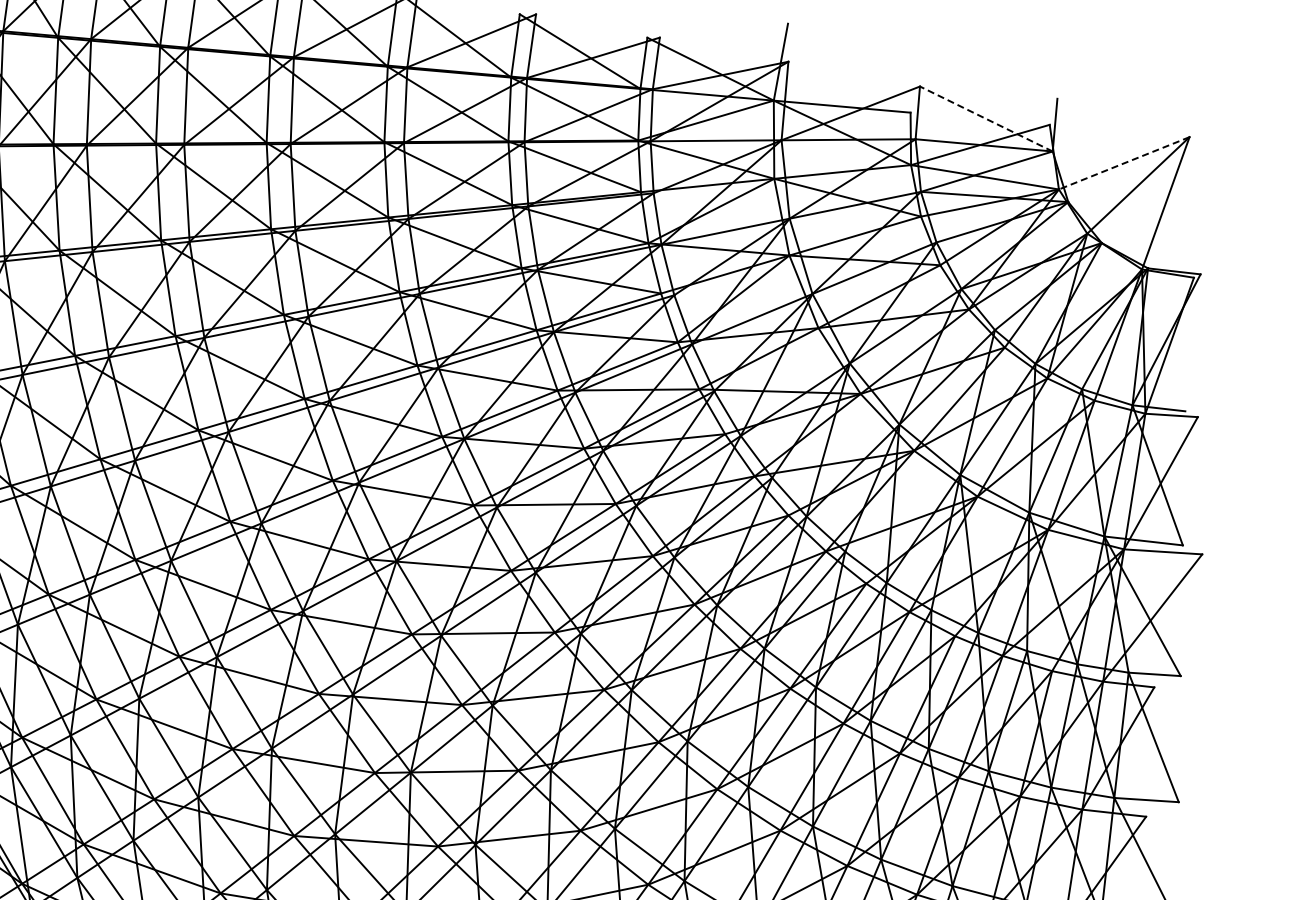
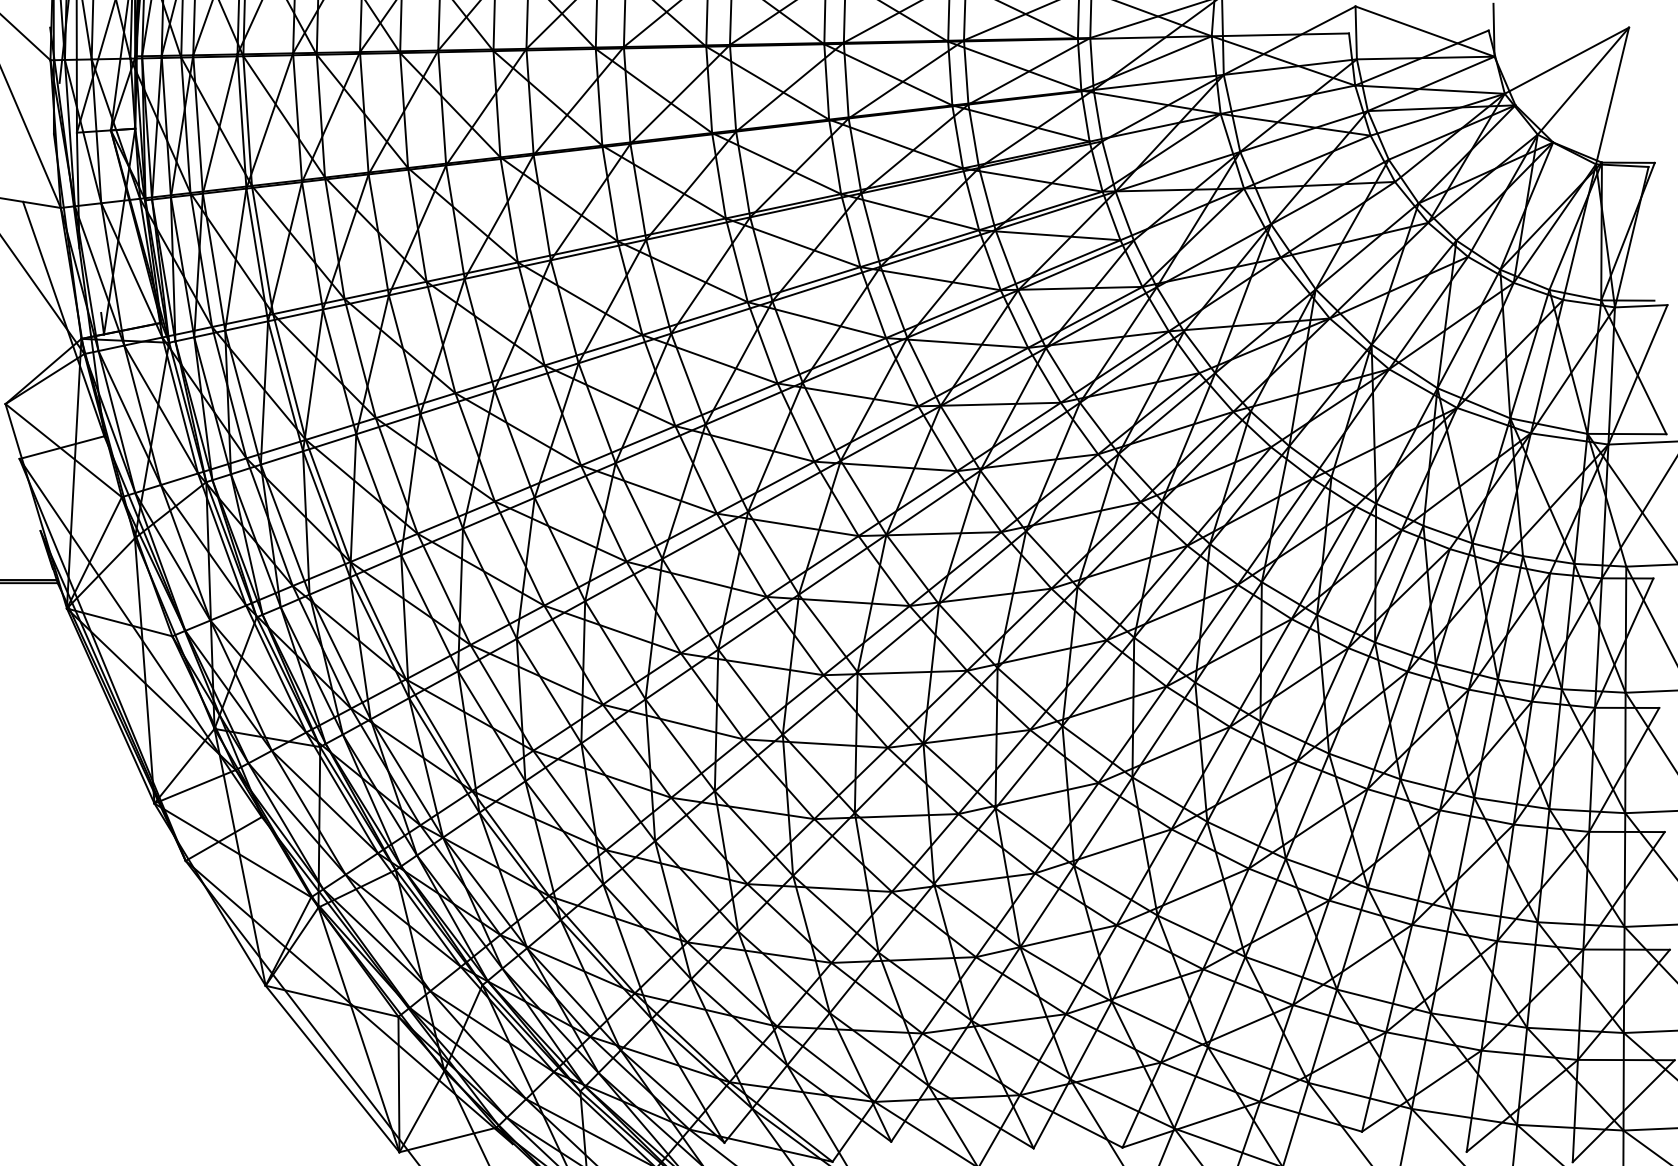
line: (986, 118) -> (1425, 31), dashed -> solid
line: (1123, 163) -> (1566, 60), dashed -> solid

